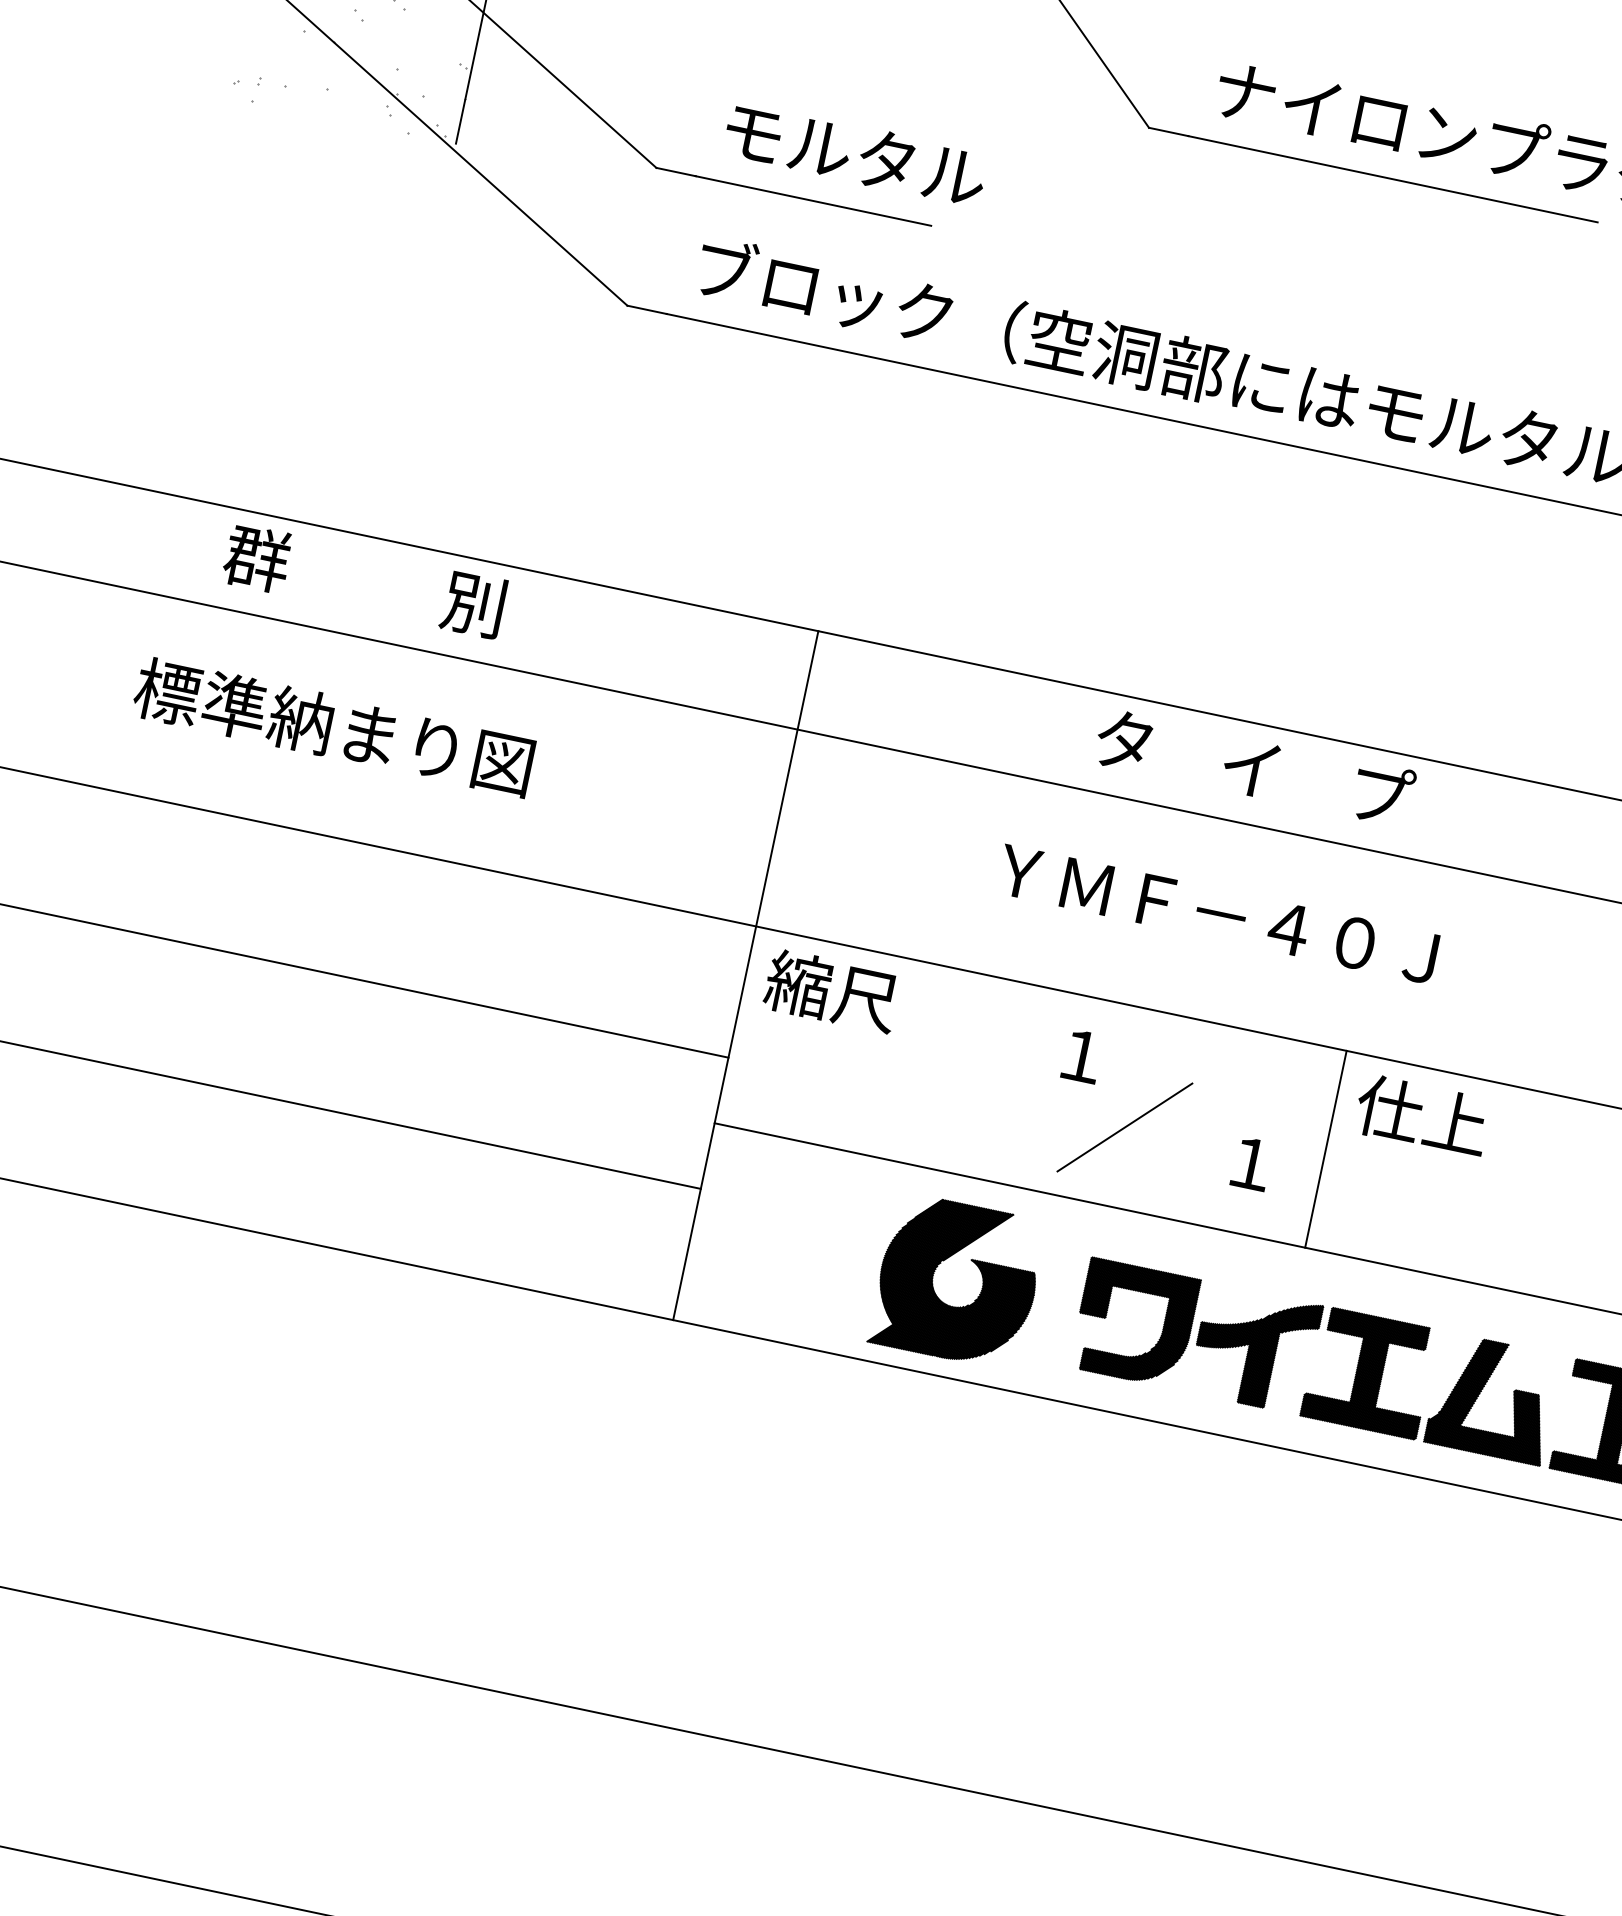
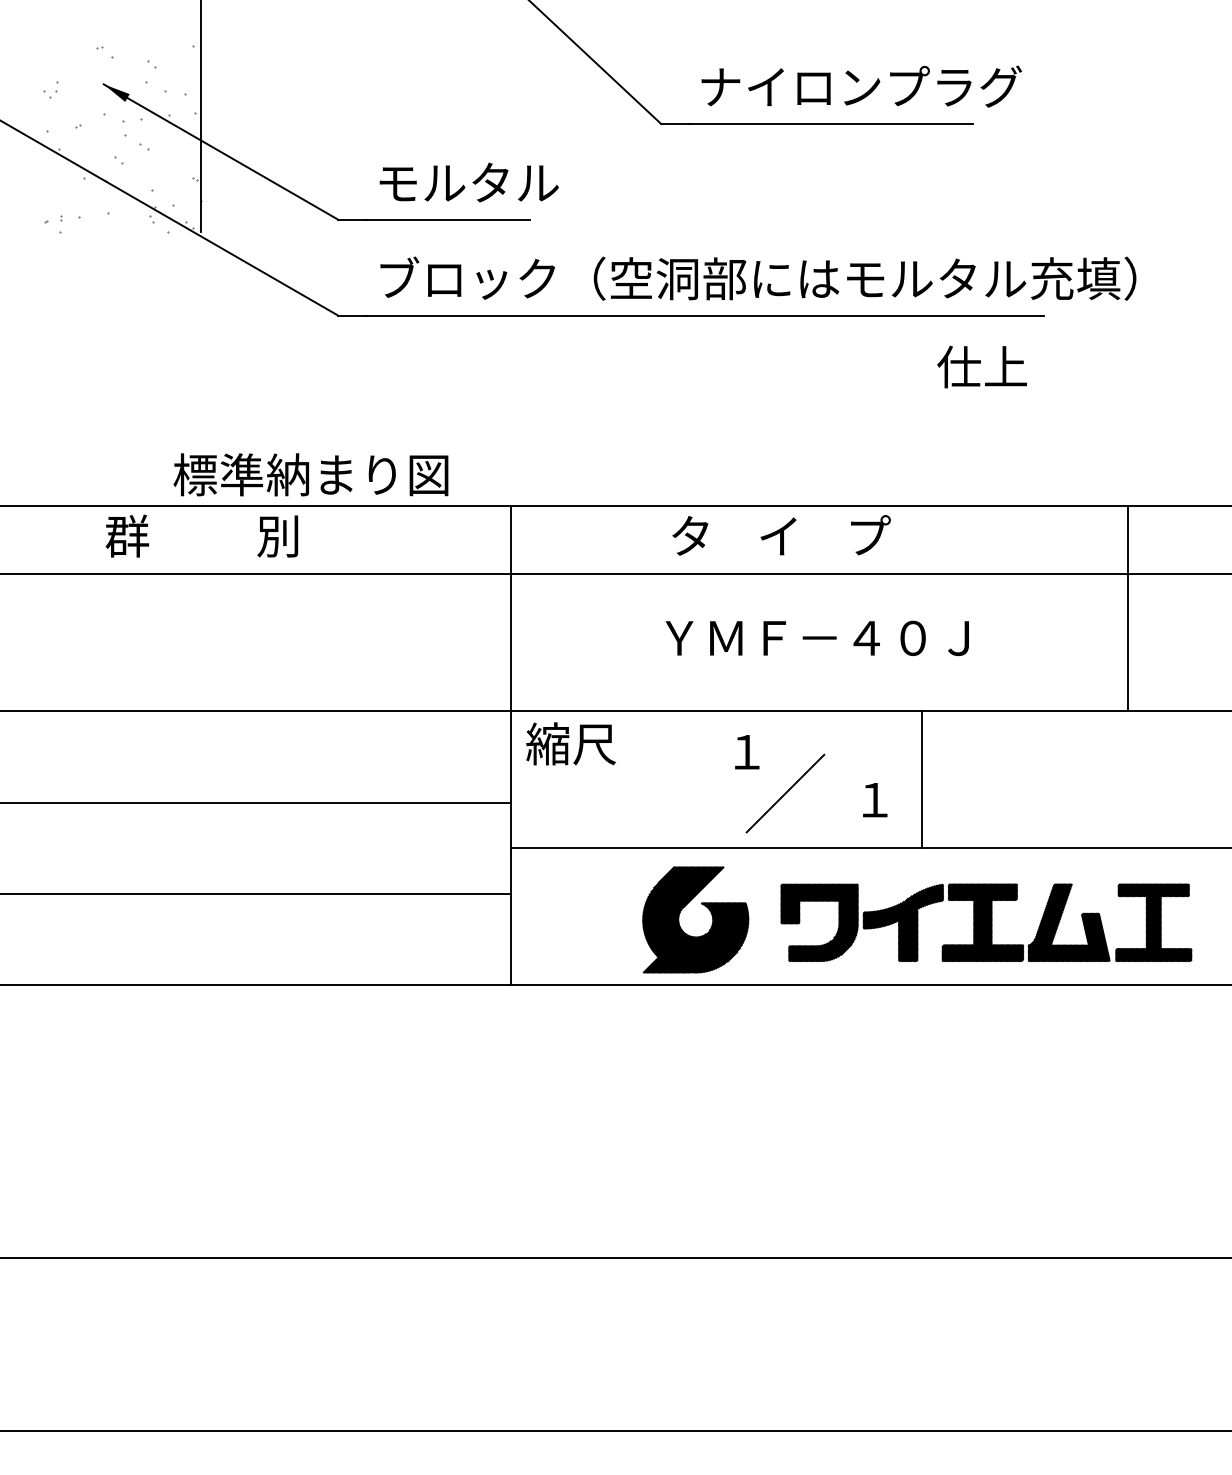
text: (333, 726) -> (310, 474), moved
text: (1254, 767) -> (781, 535), moved
text: (1421, 1114) -> (981, 366), moved

